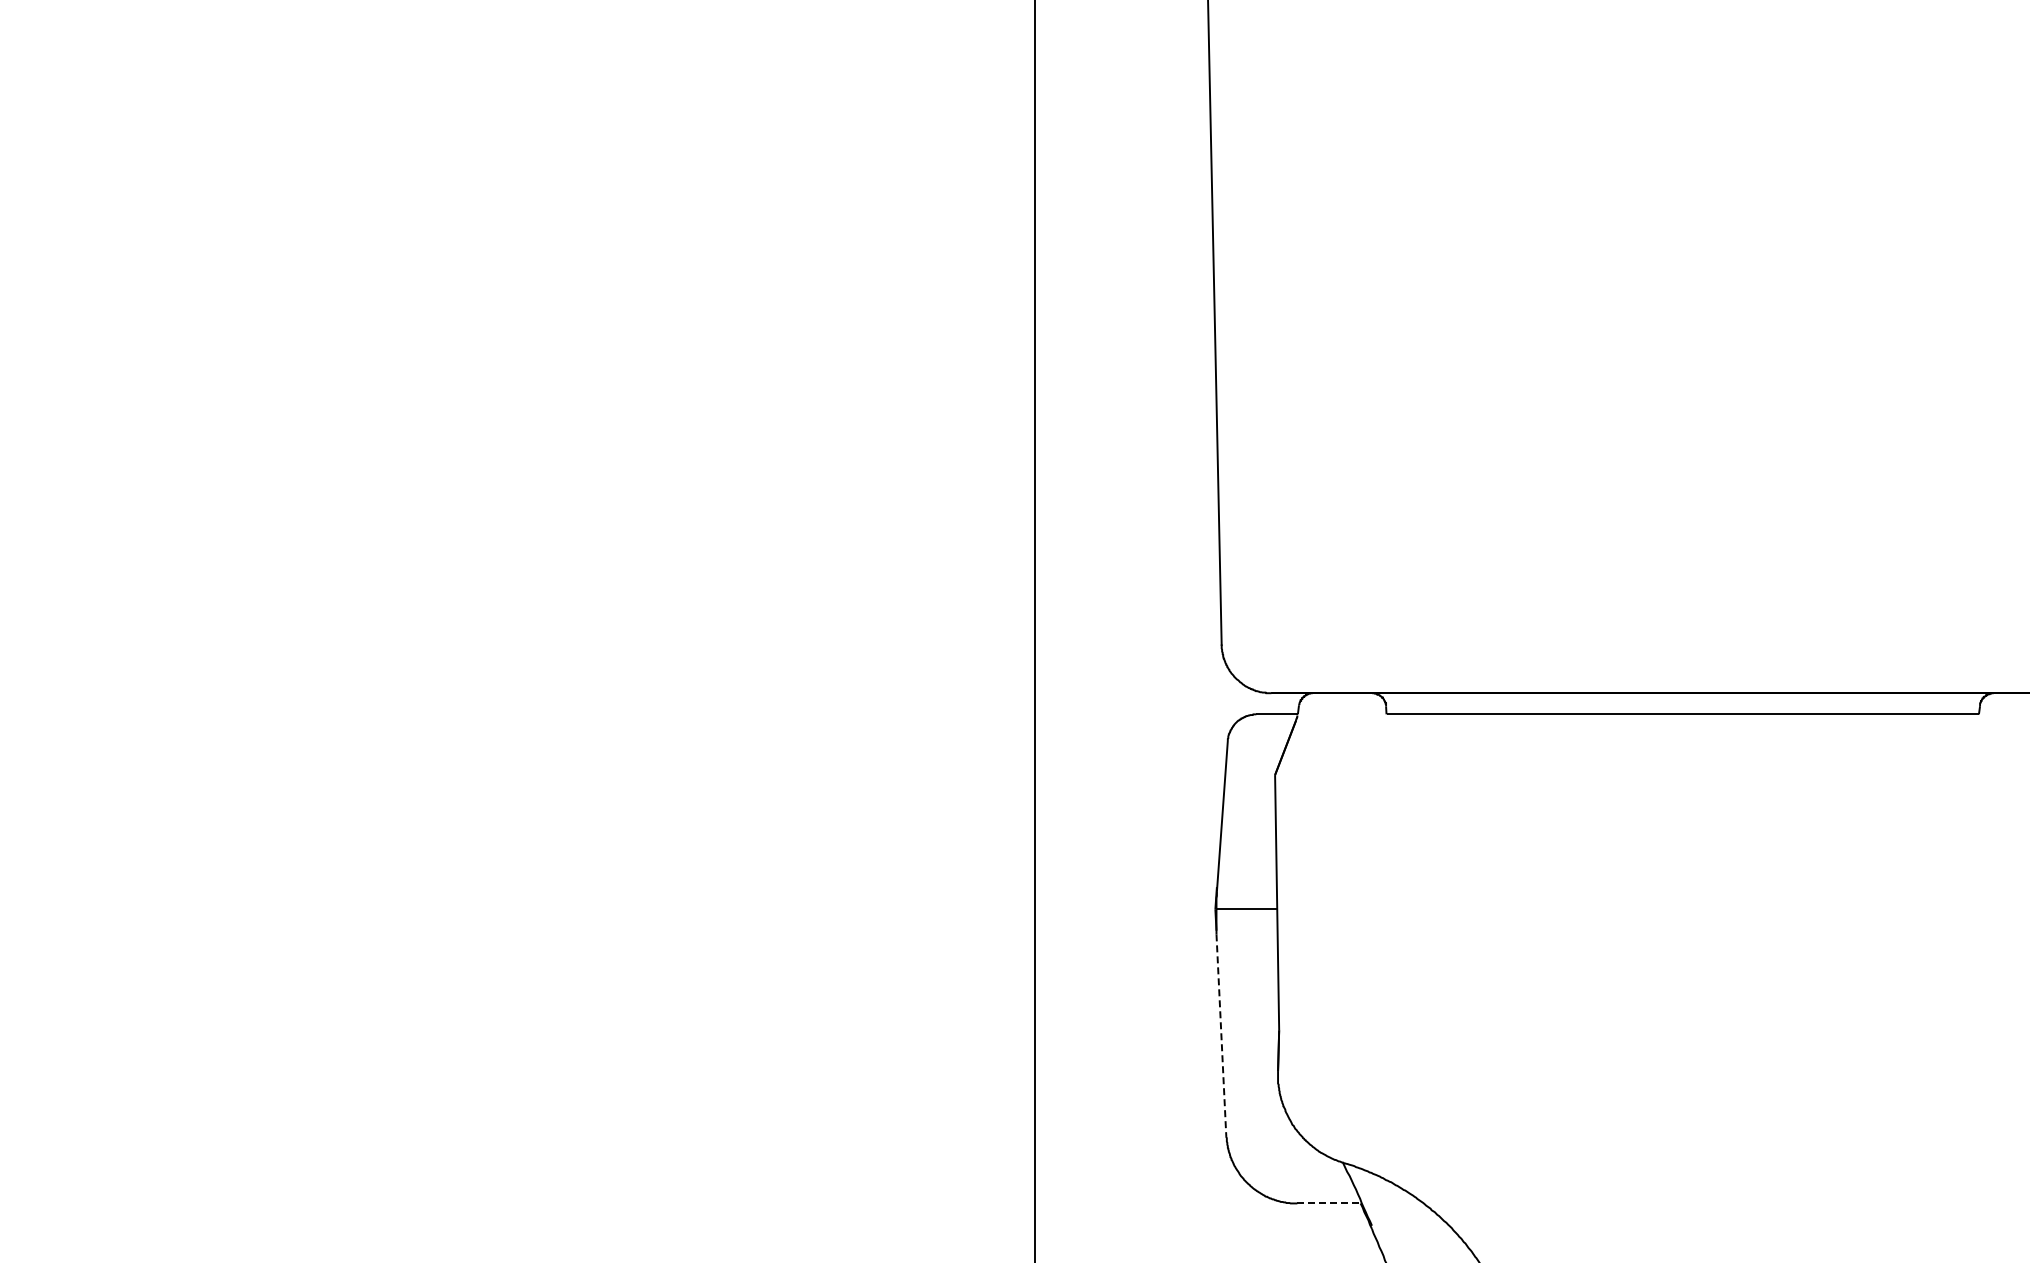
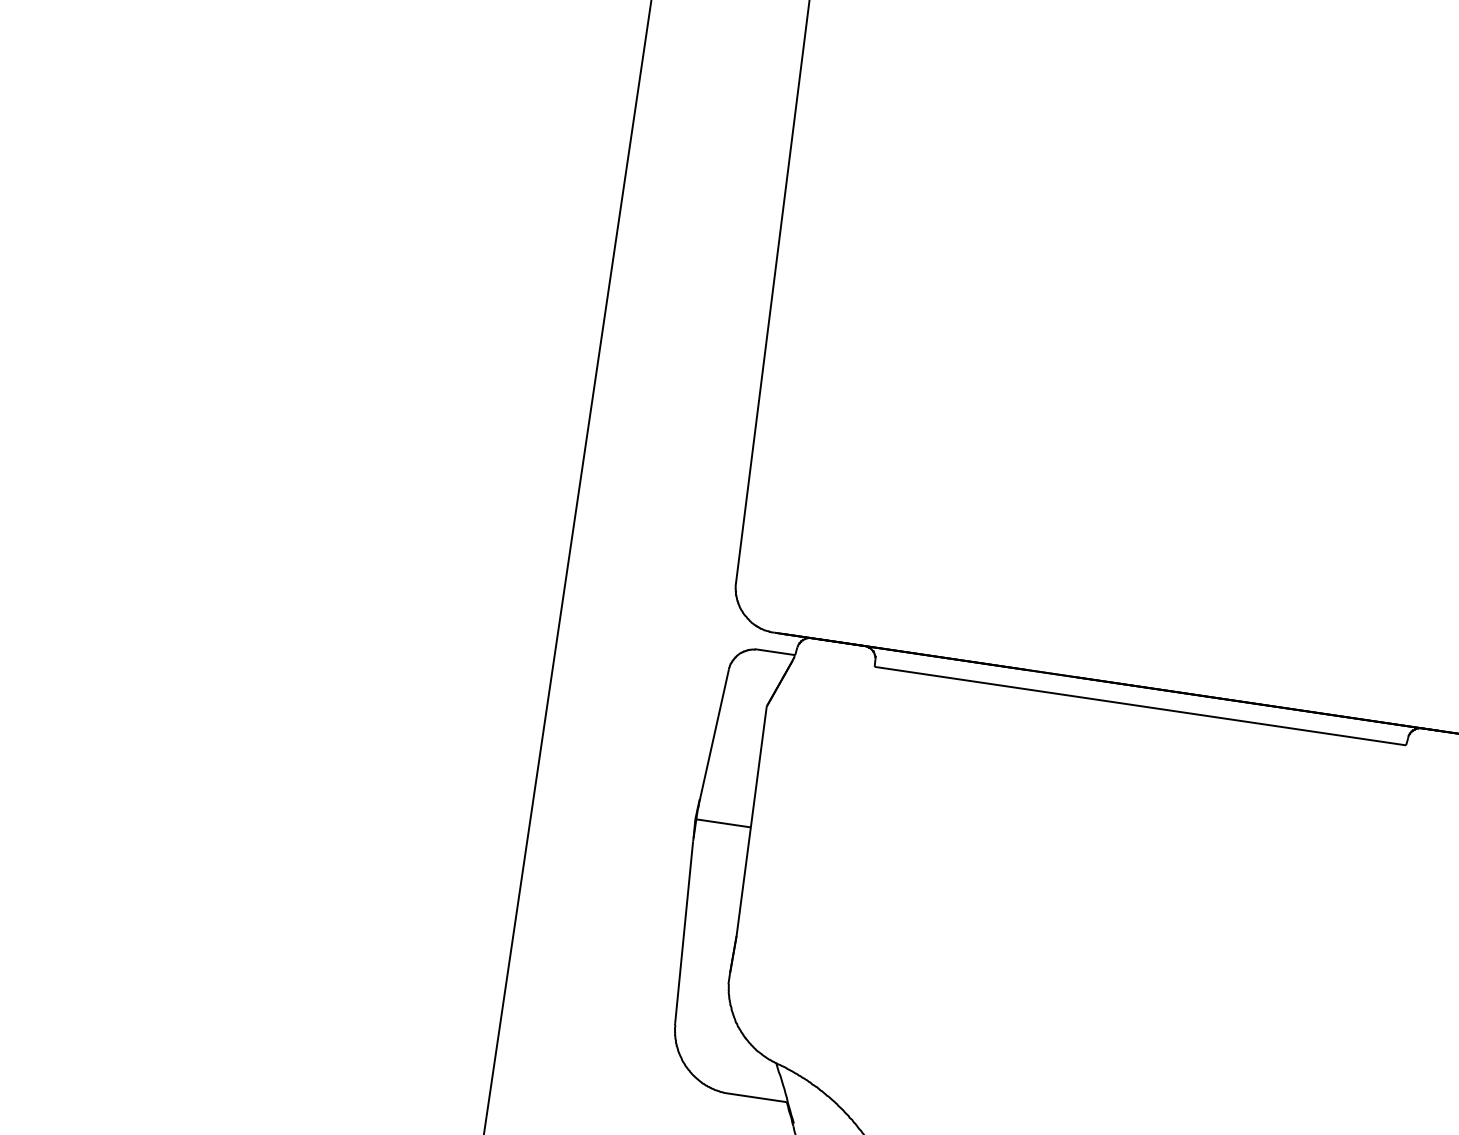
line: (1221, 1035) -> (684, 933), dashed -> solid
line: (1328, 1203) -> (757, 1097), dashed -> solid

